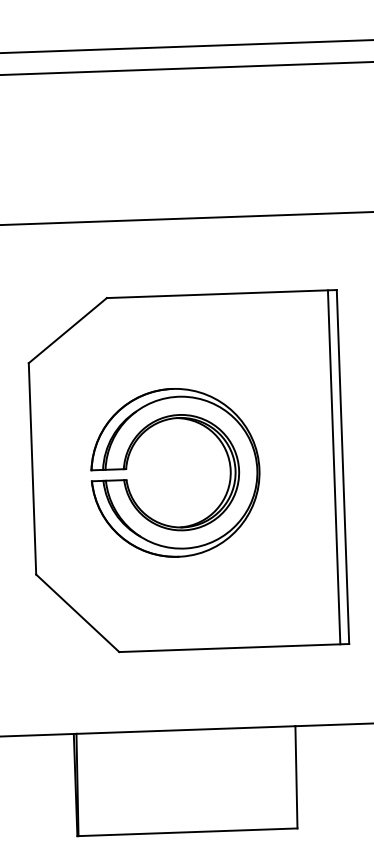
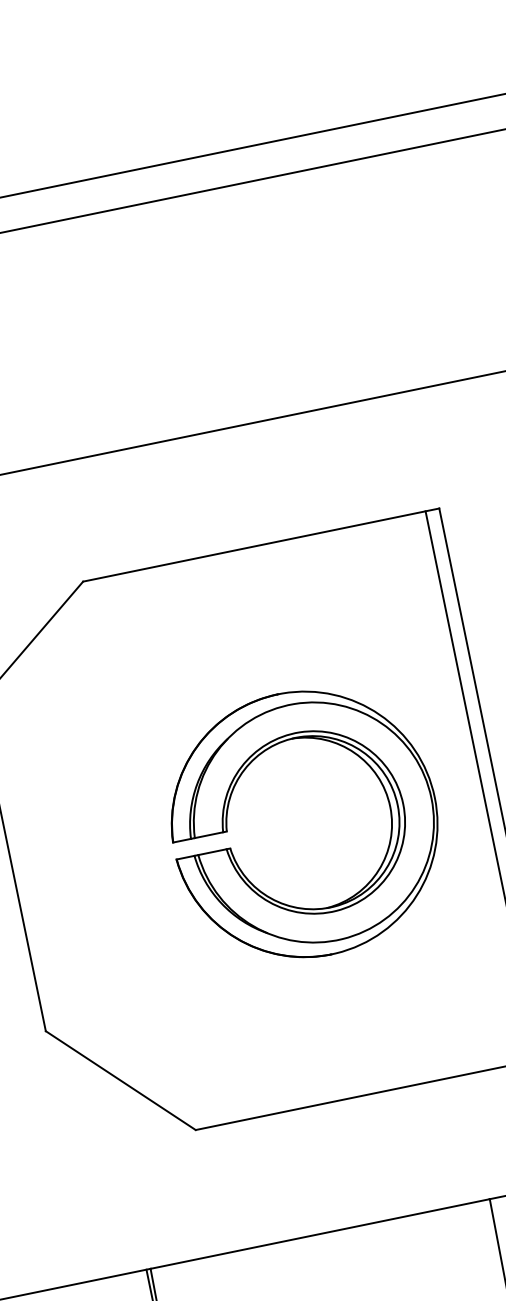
part: (127, 469) -> (228, 831), moved

